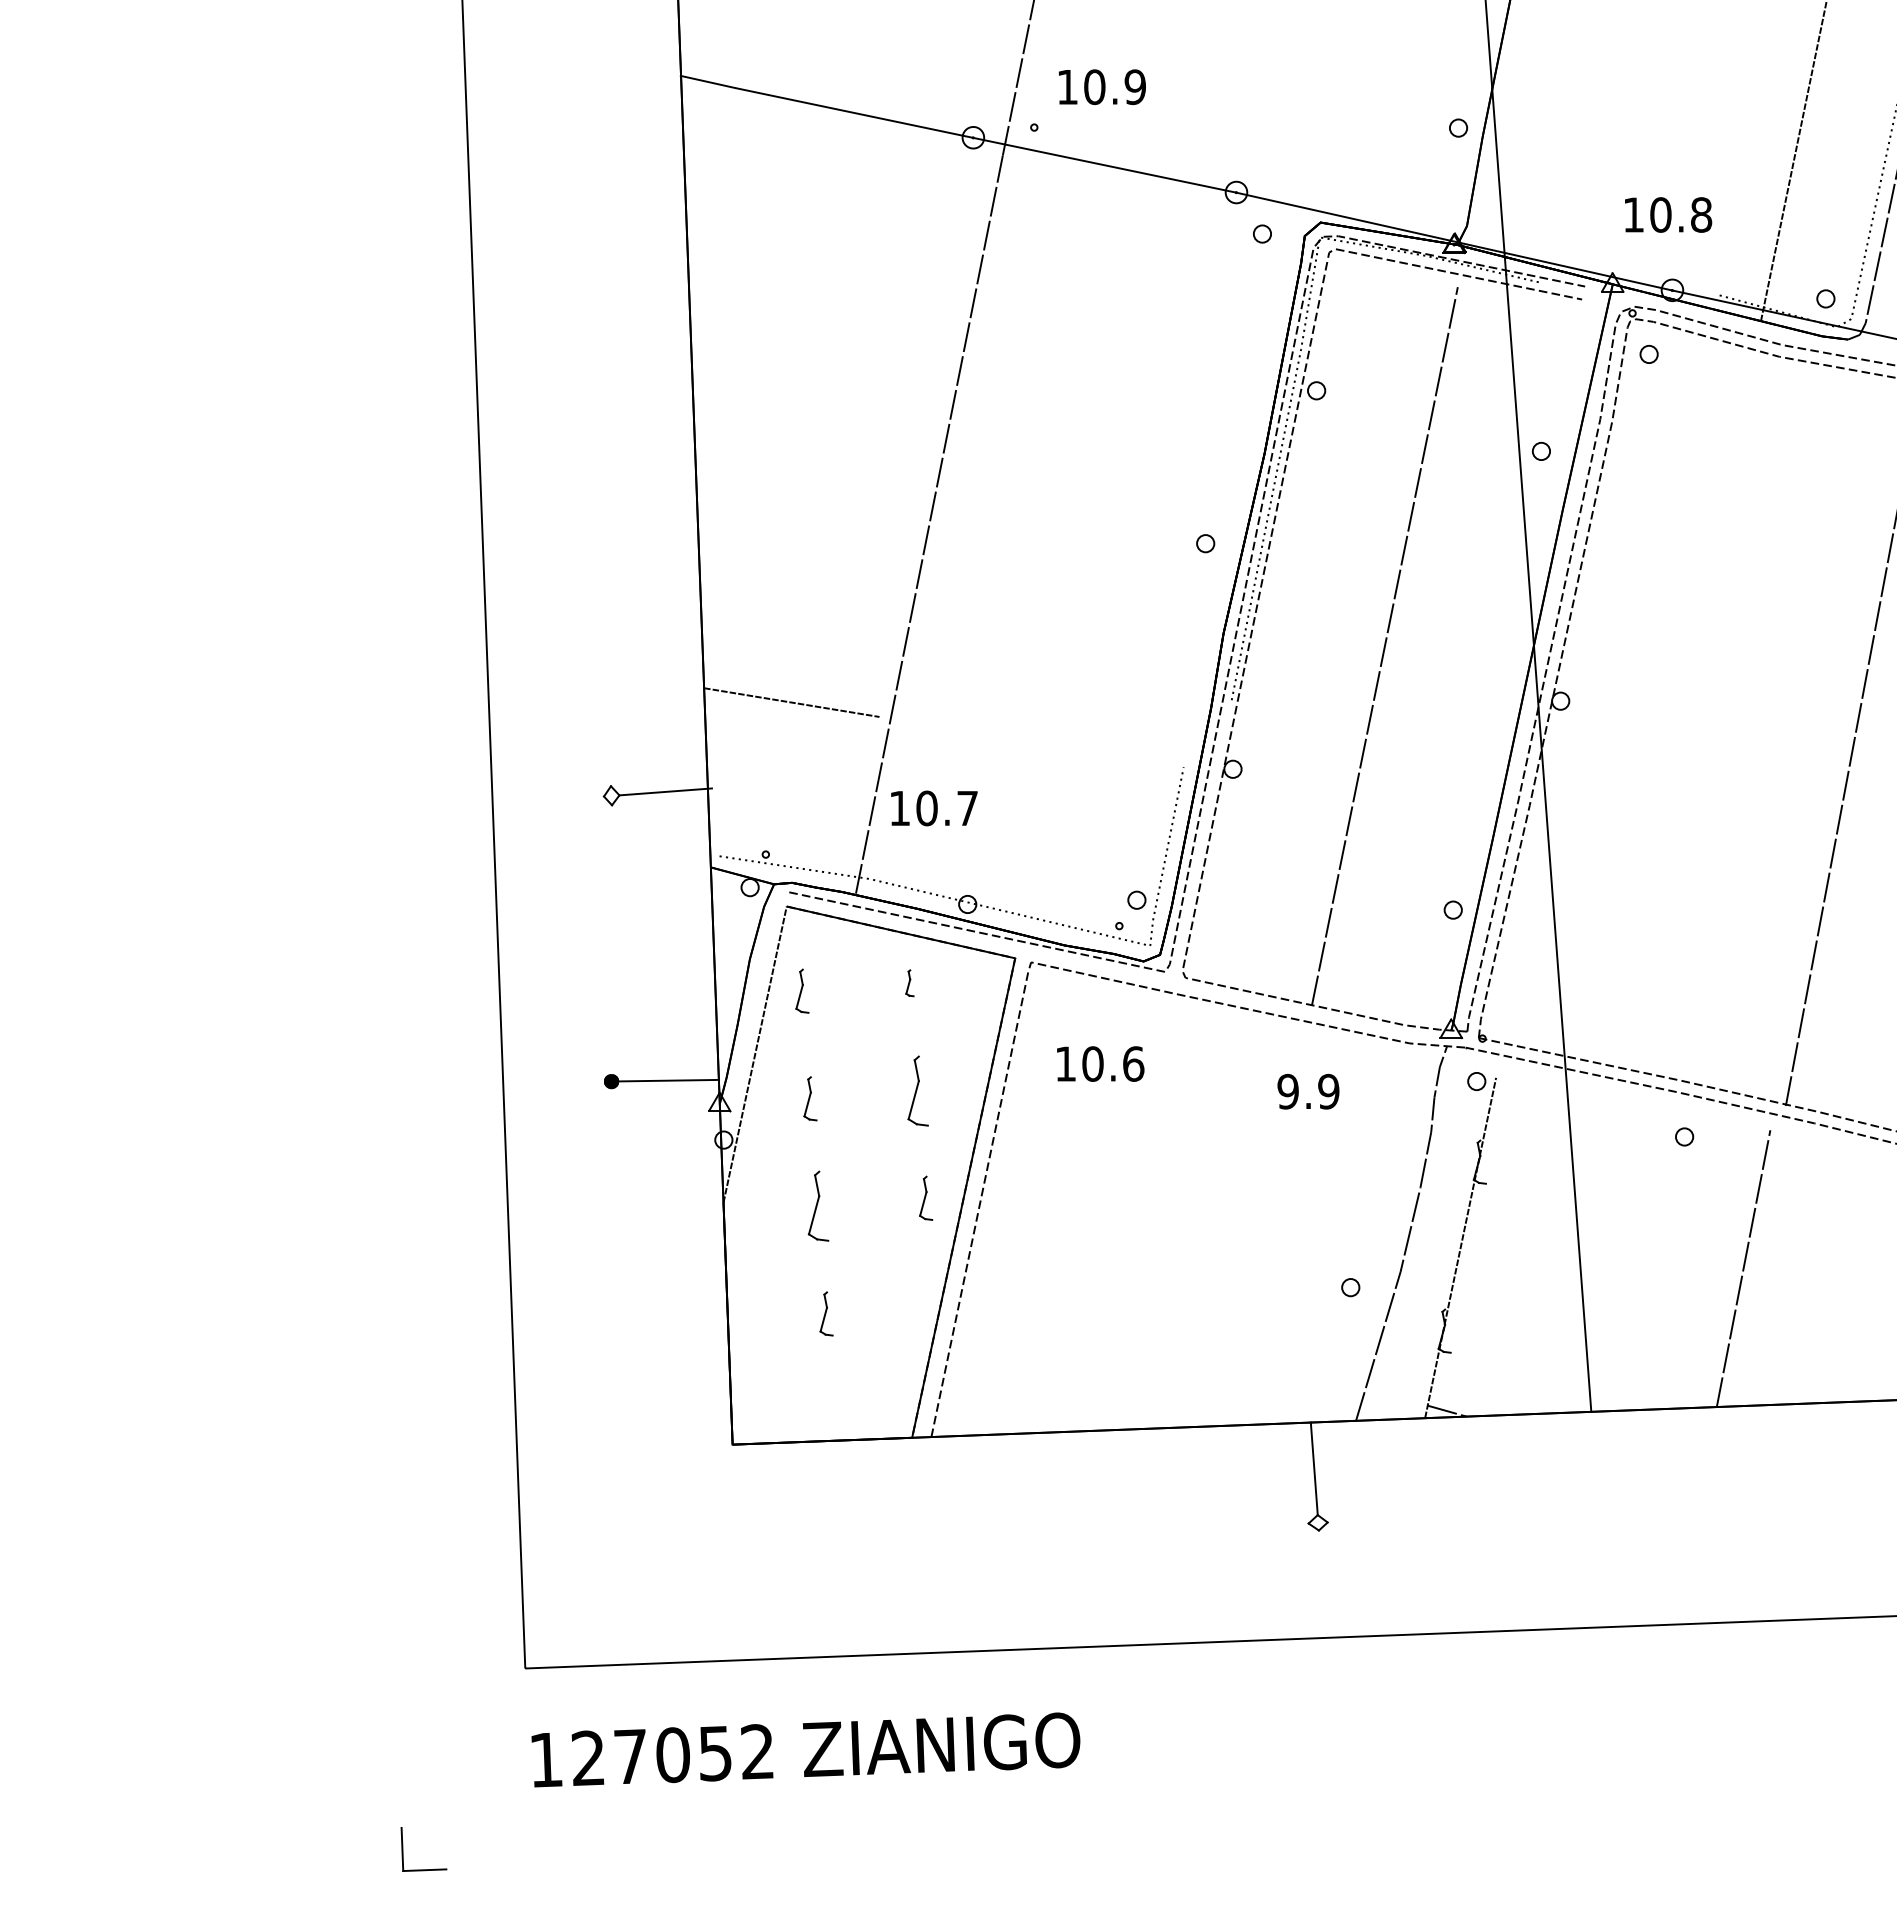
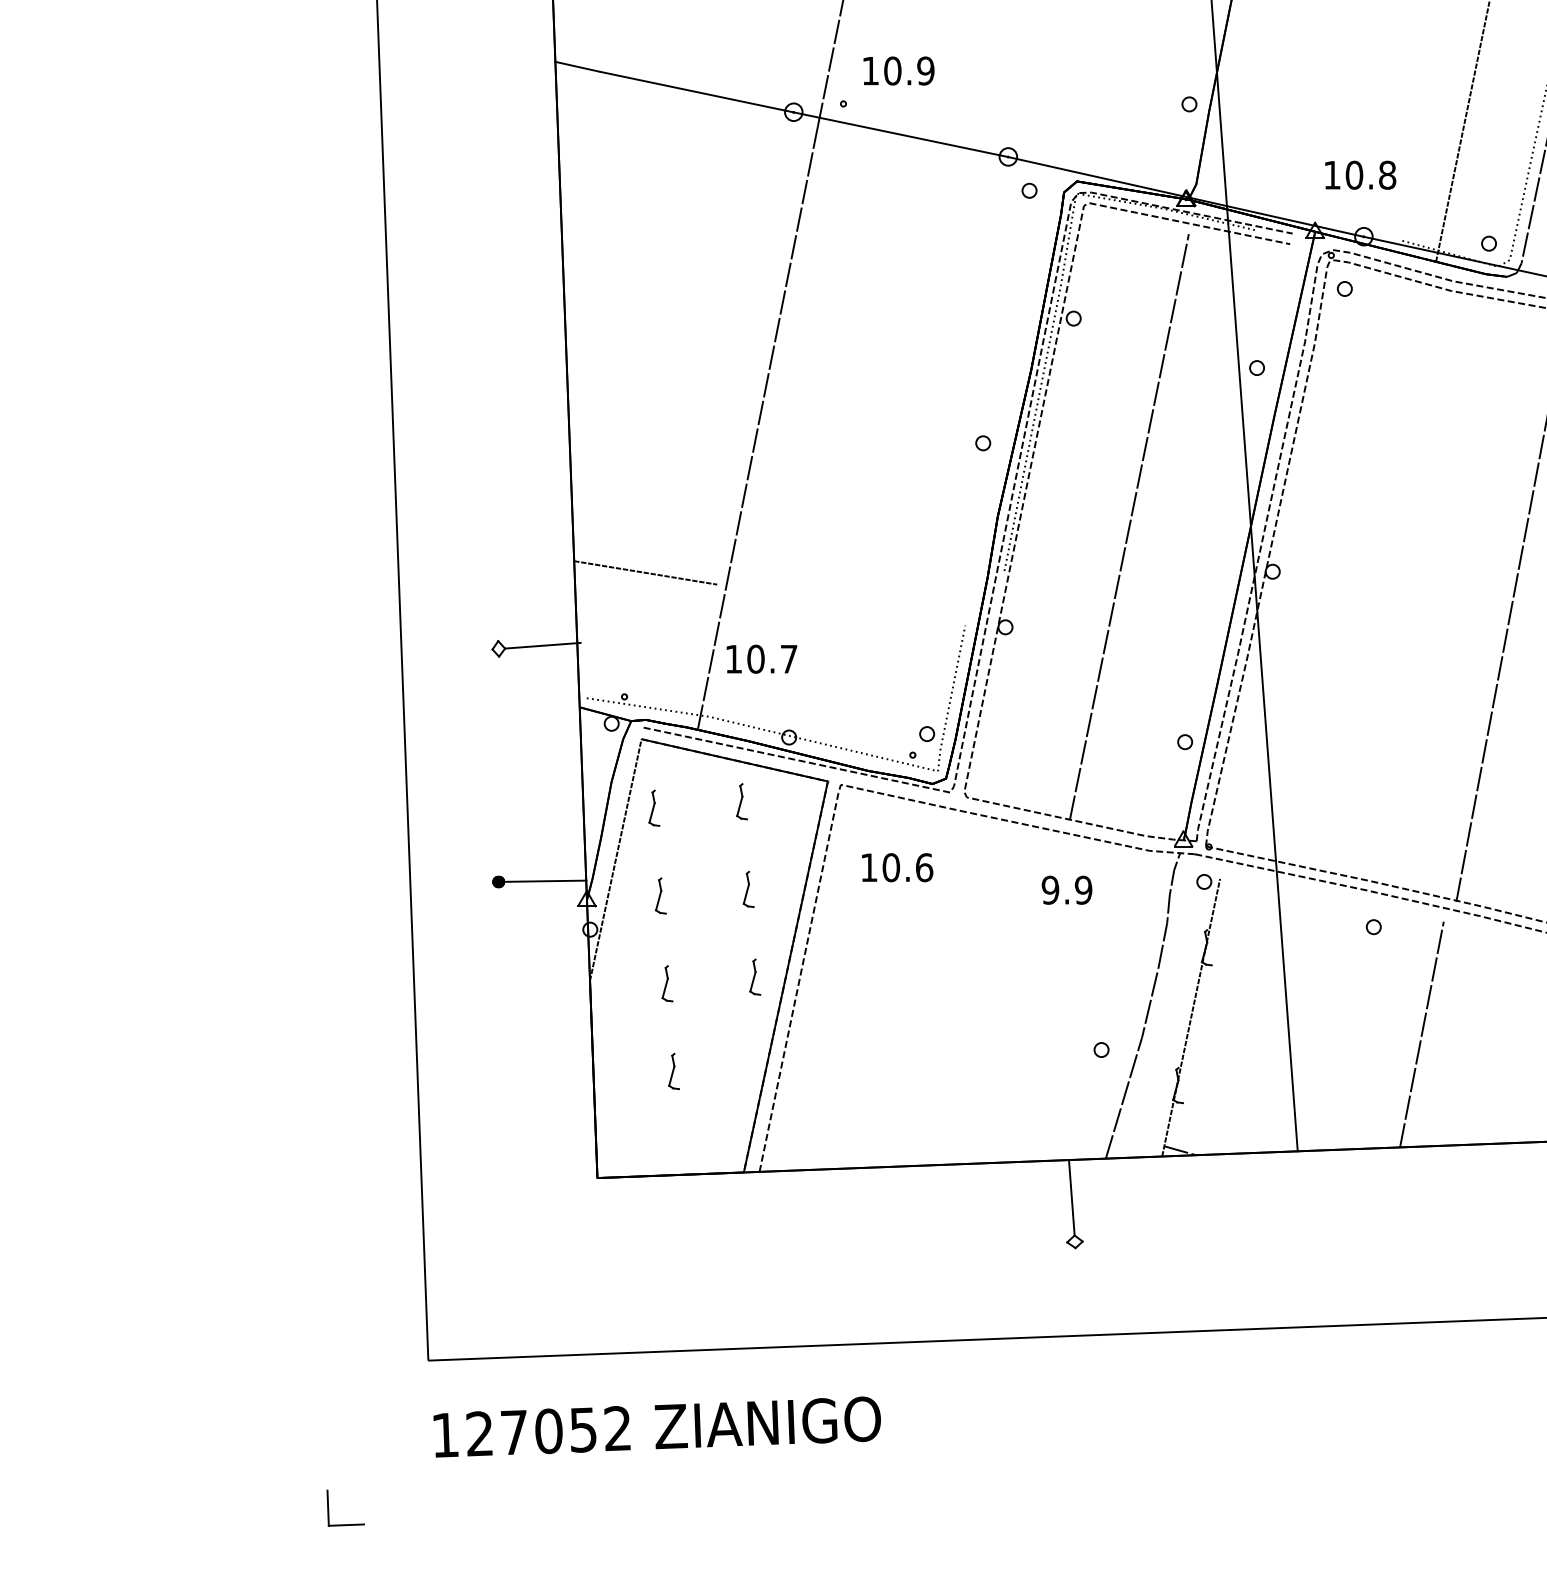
part: (909, 982) -> (741, 801), size x1.67
part: (917, 1089) -> (748, 888), size x0.62
part: (818, 1206) -> (667, 983), size x0.62

